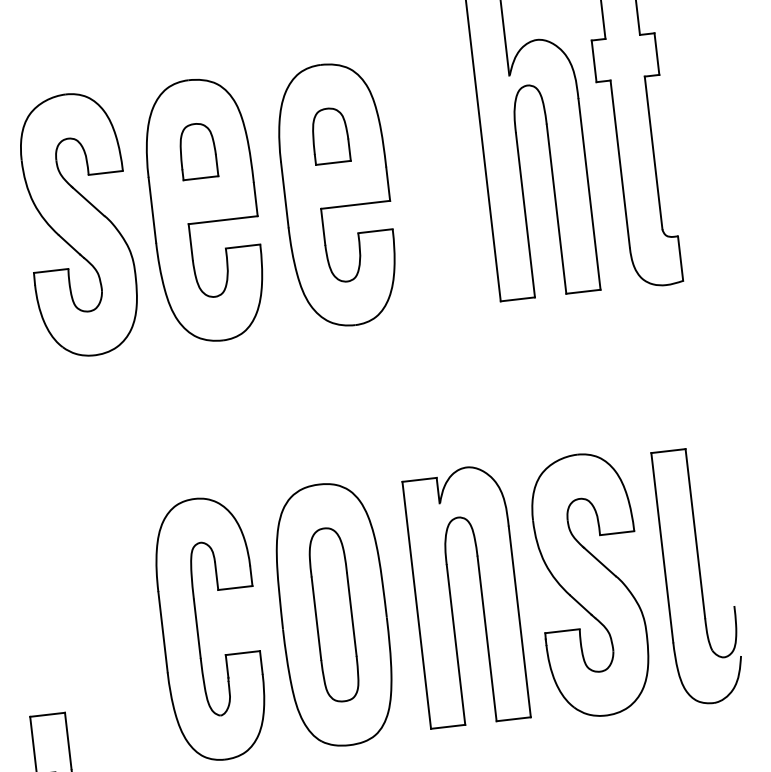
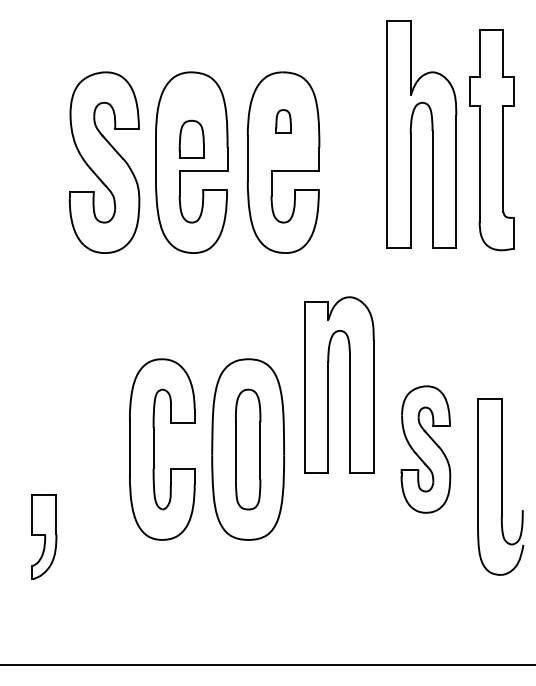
part: (329, 134) -> (283, 120), size x0.6
part: (197, 149) -> (191, 138), moved
part: (698, 575) -> (500, 486), moved
part: (589, 585) -> (425, 449), size x0.7
part: (481, 593) -> (349, 384), moved

